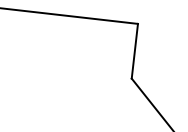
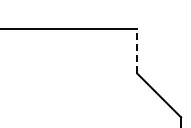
line: (135, 50) -> (137, 50), solid -> dashed

